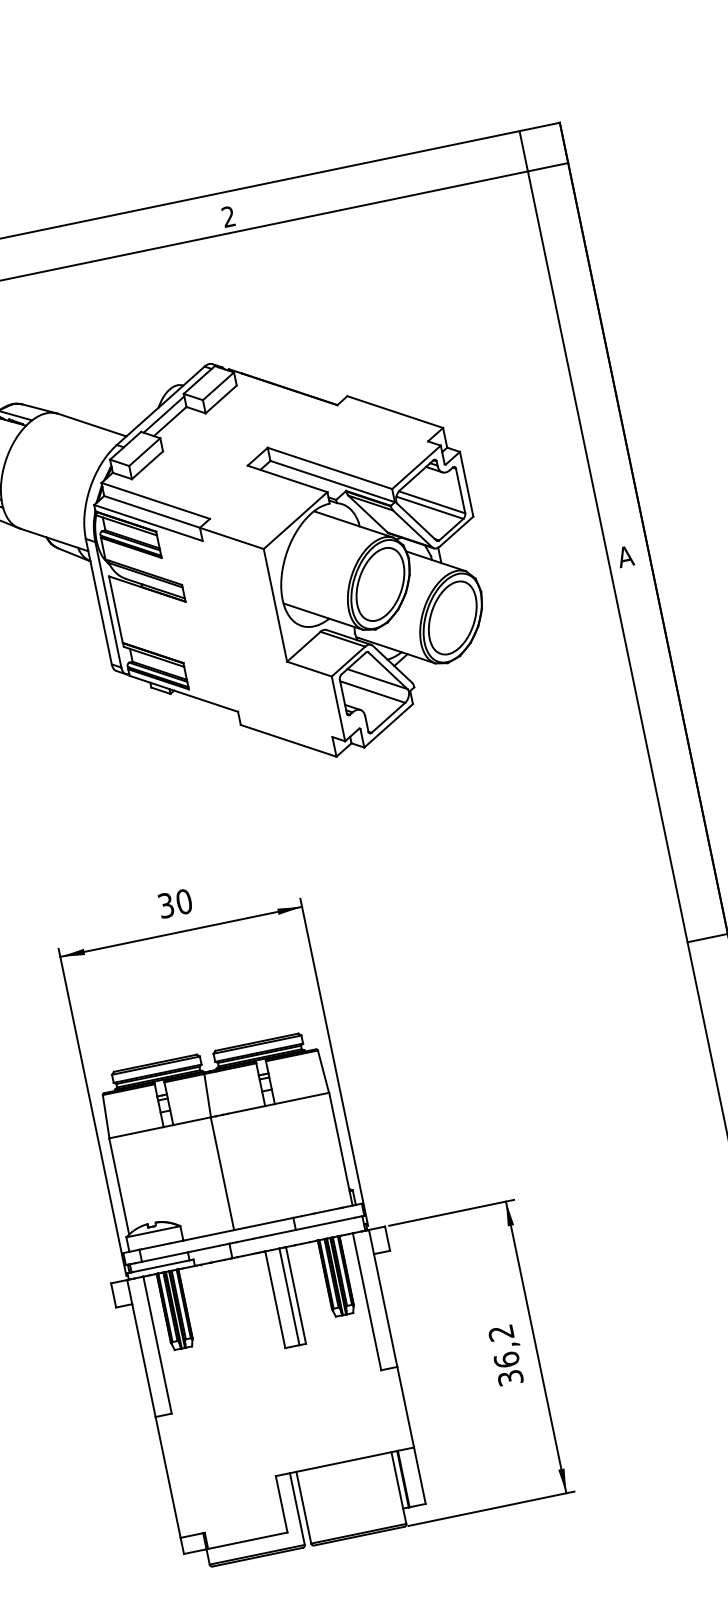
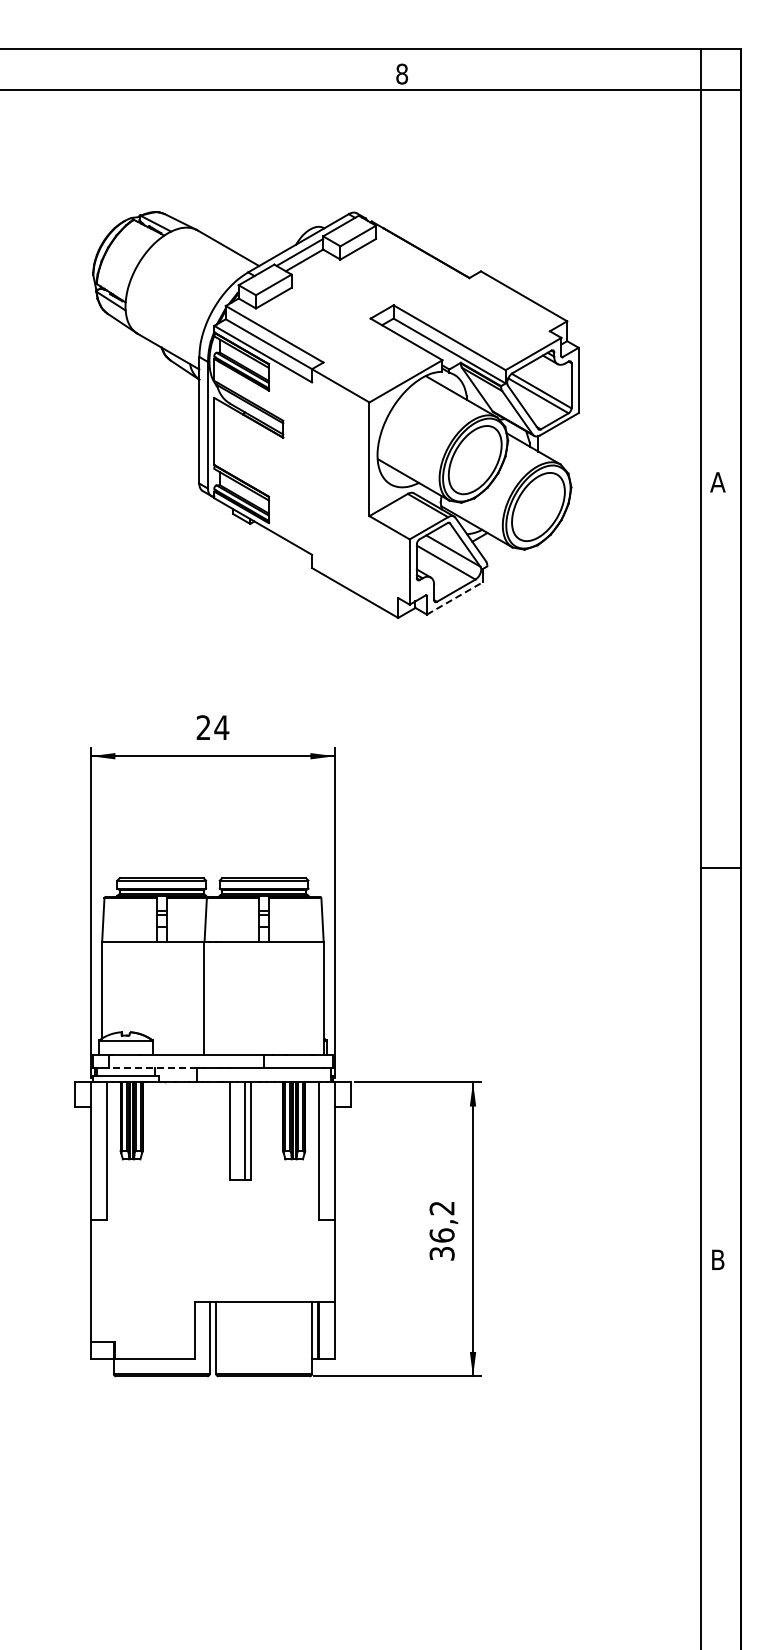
text: (228, 216) -> (402, 73), 2 -> 8
line: (389, 725) -> (455, 598), solid -> dashed
text: (174, 903) -> (212, 727), 30 -> 24
line: (185, 1252) -> (152, 1067), solid -> dashed

